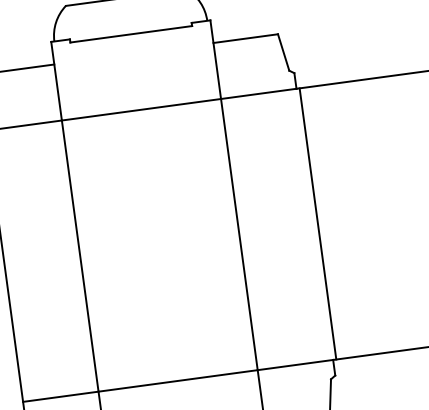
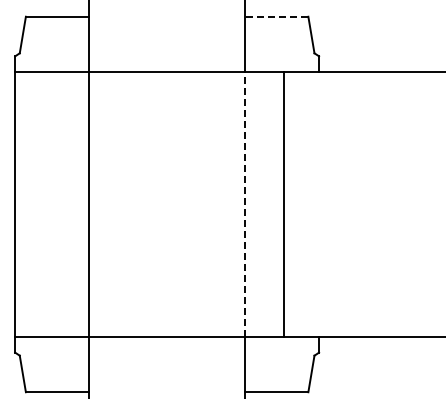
line: (245, 38) -> (276, 16), solid -> dashed
line: (318, 223) -> (284, 204), moved
line: (239, 234) -> (245, 204), solid -> dashed

